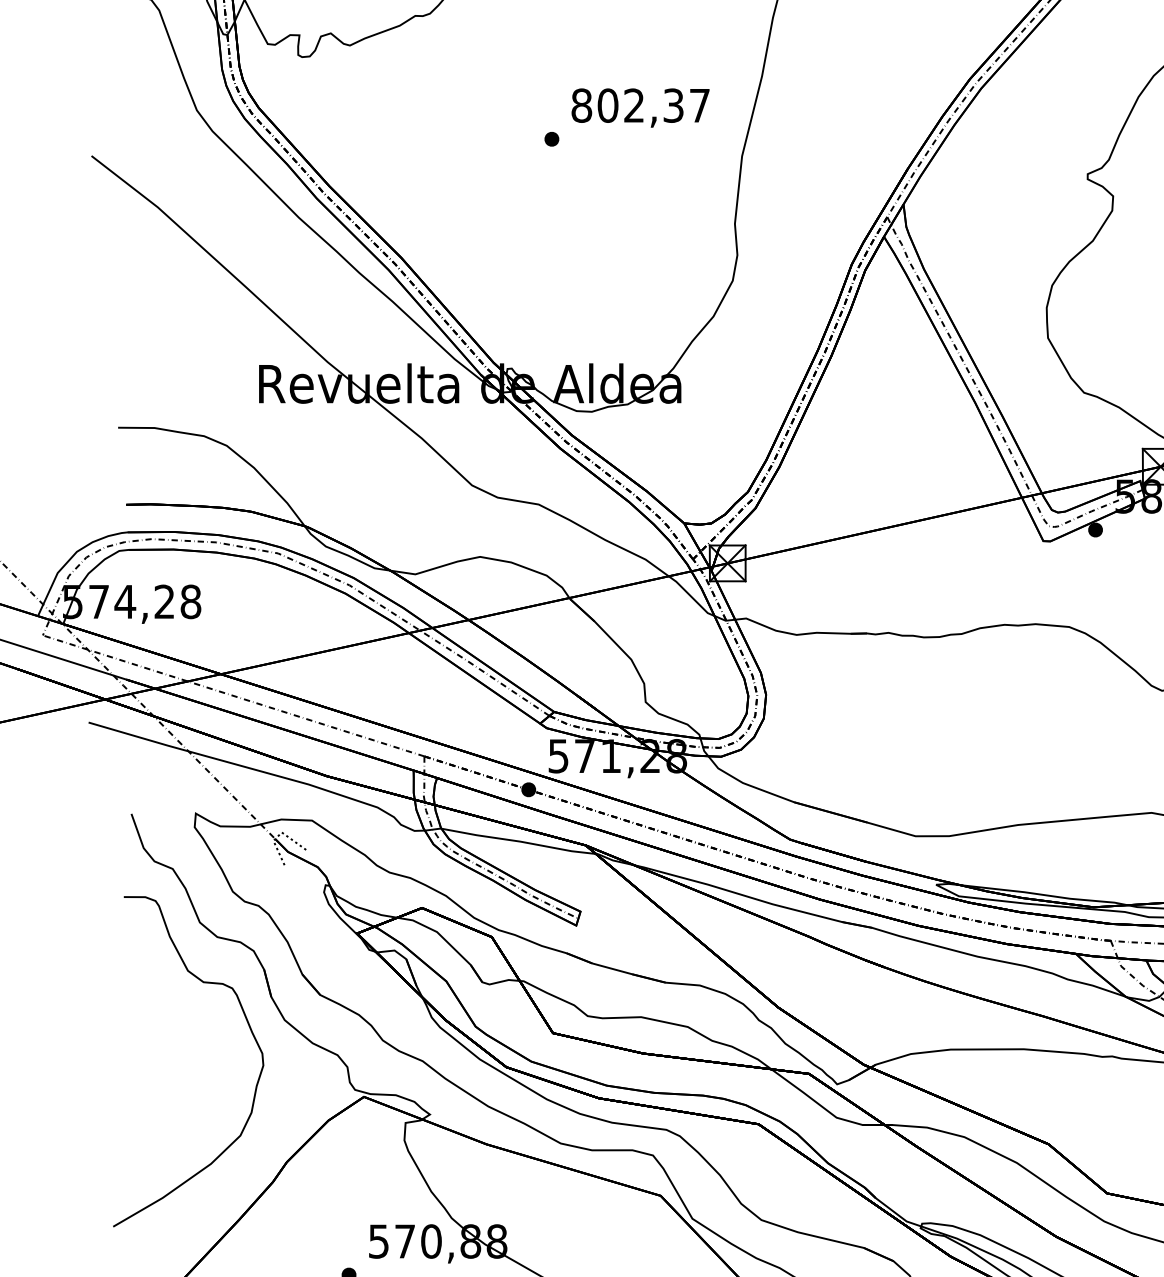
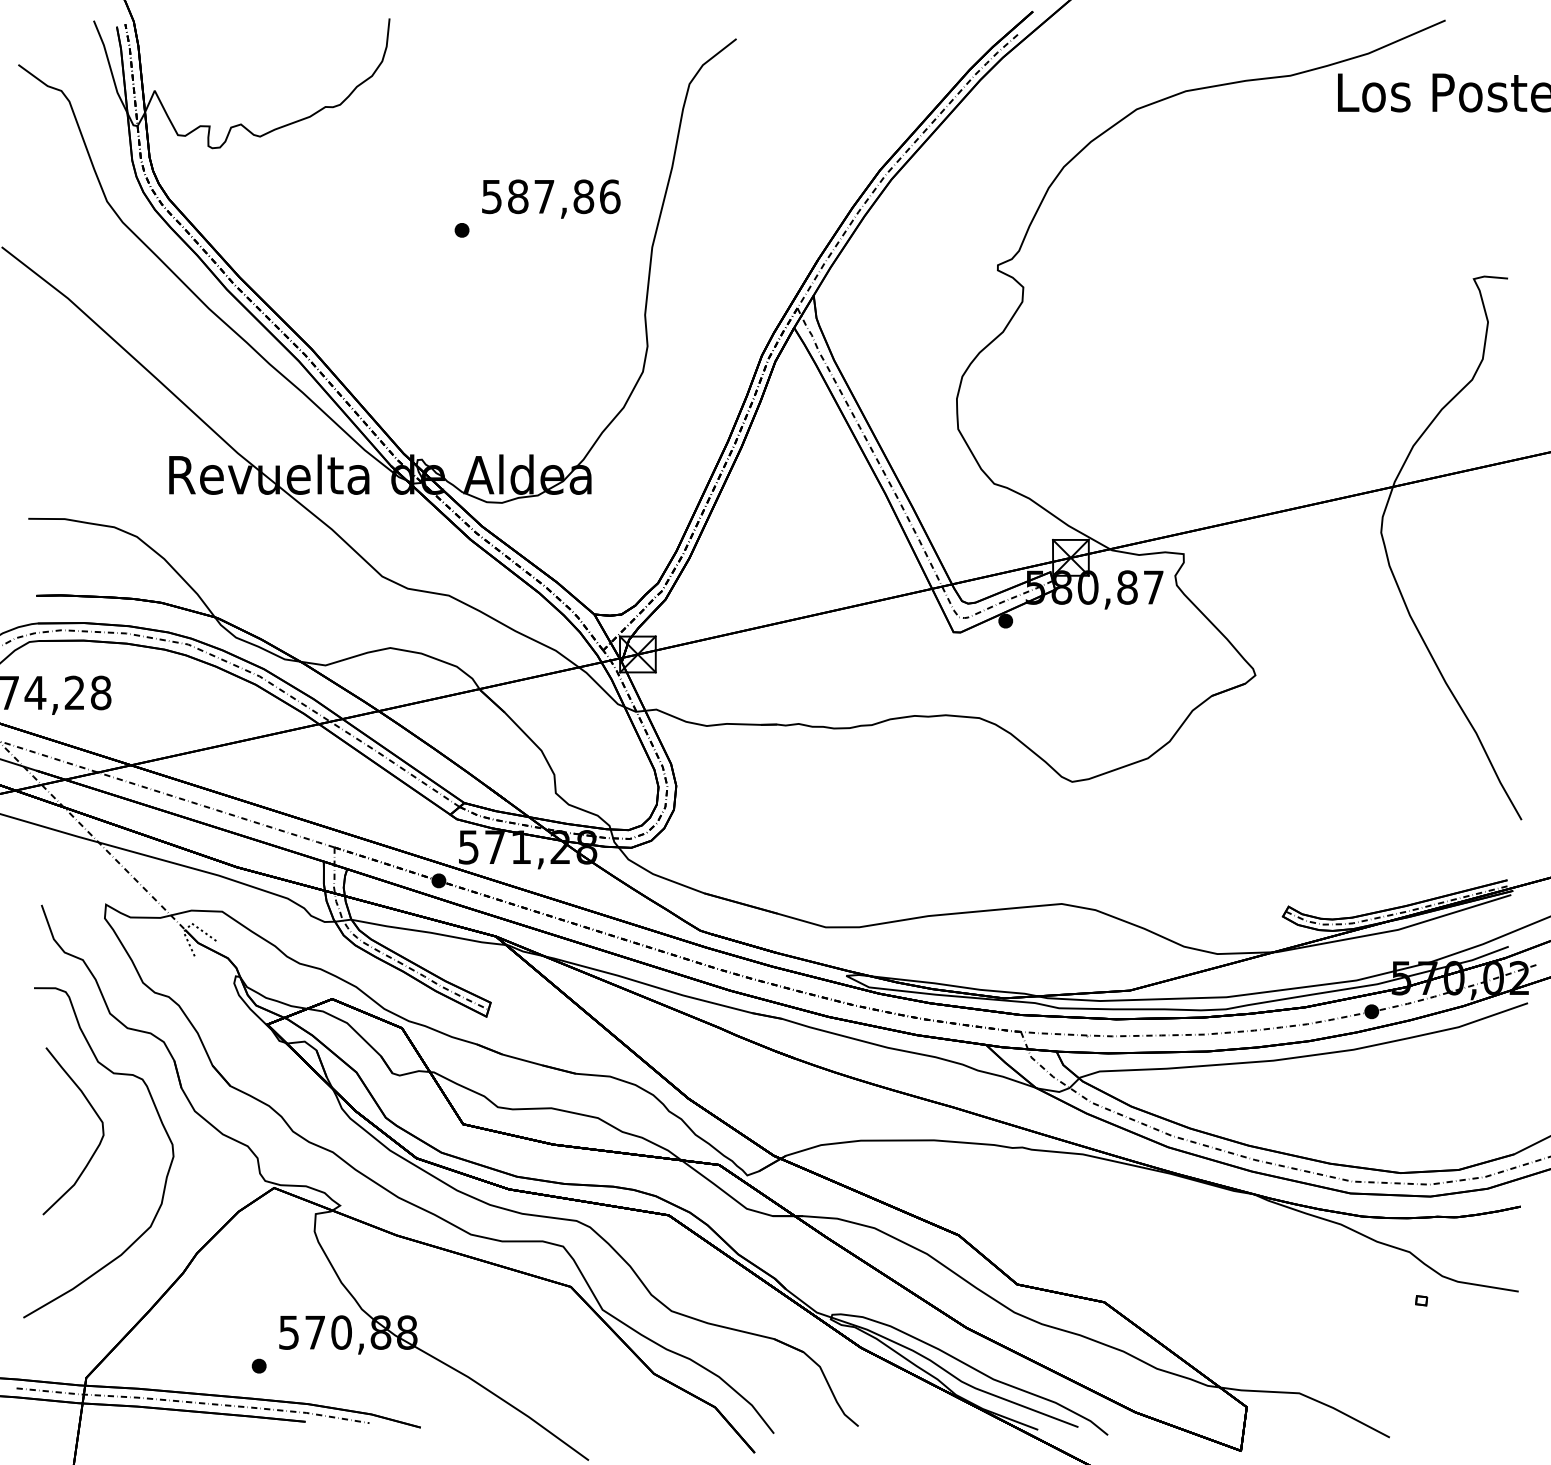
text: (640, 105) -> (550, 196), 802,37 -> 587,86
curve: (187, 1054) -> (97, 1145), added

